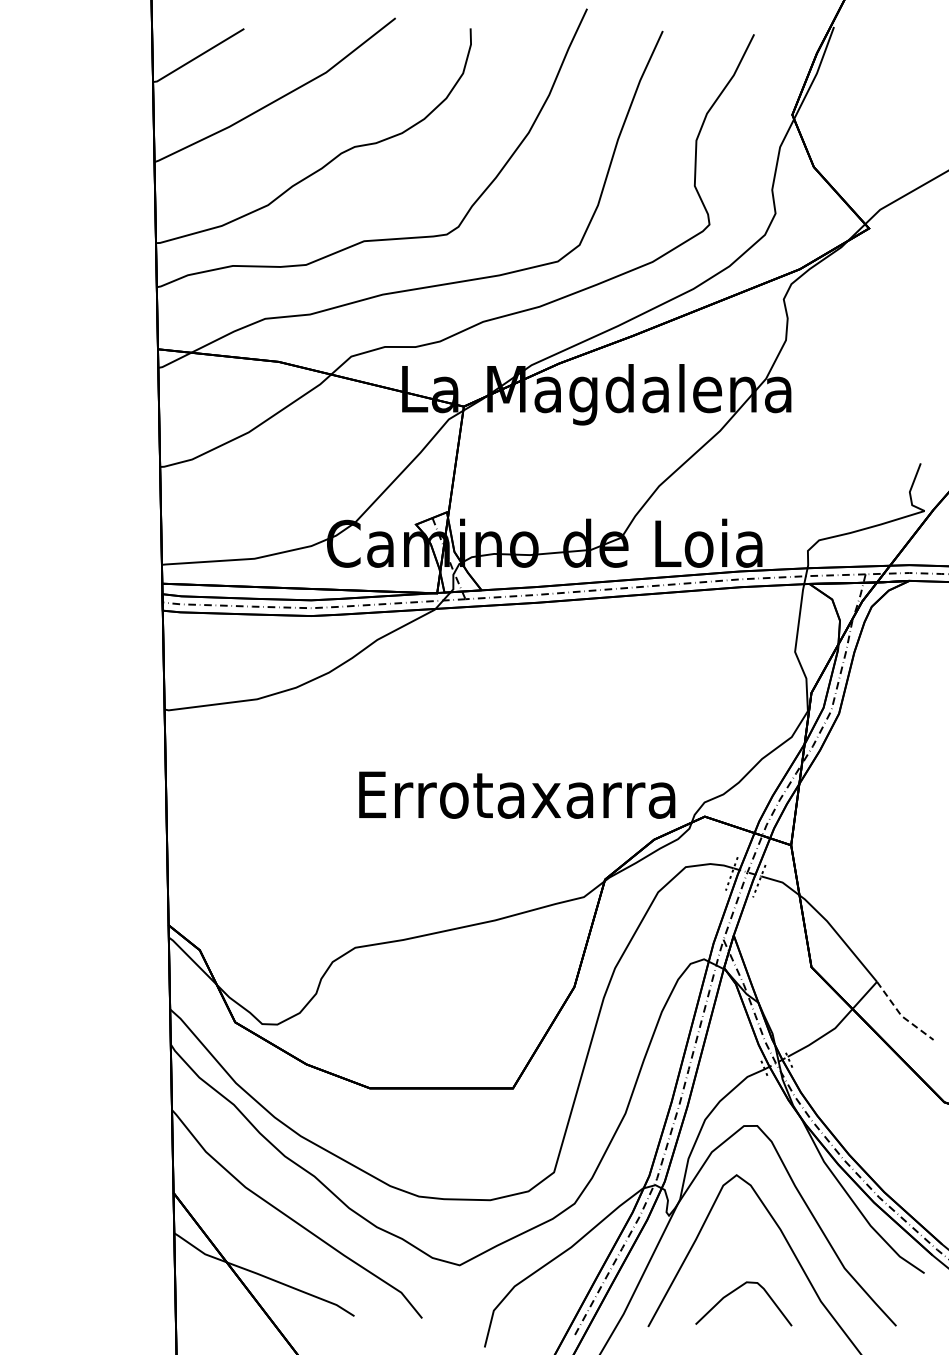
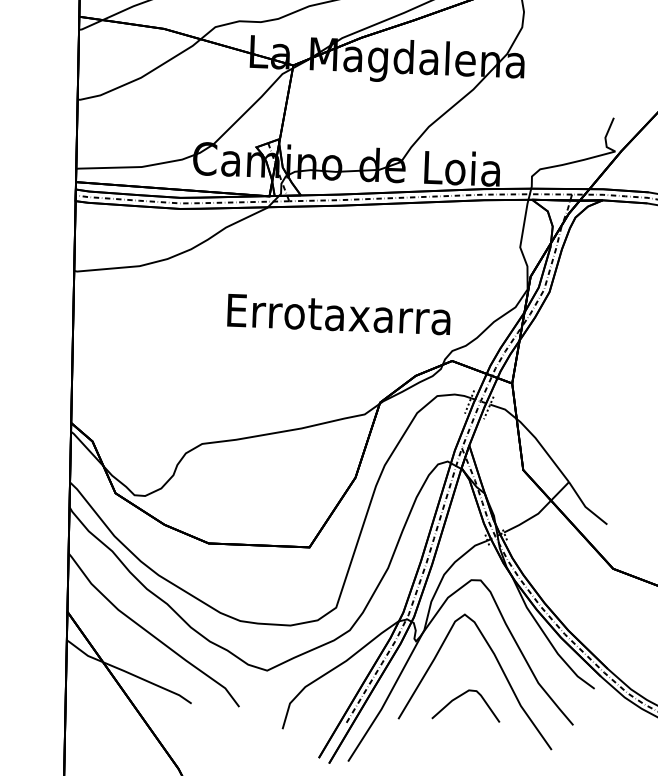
text: (517, 794) -> (339, 314), moved
line: (901, 1015) -> (585, 506), dashed -> solid

